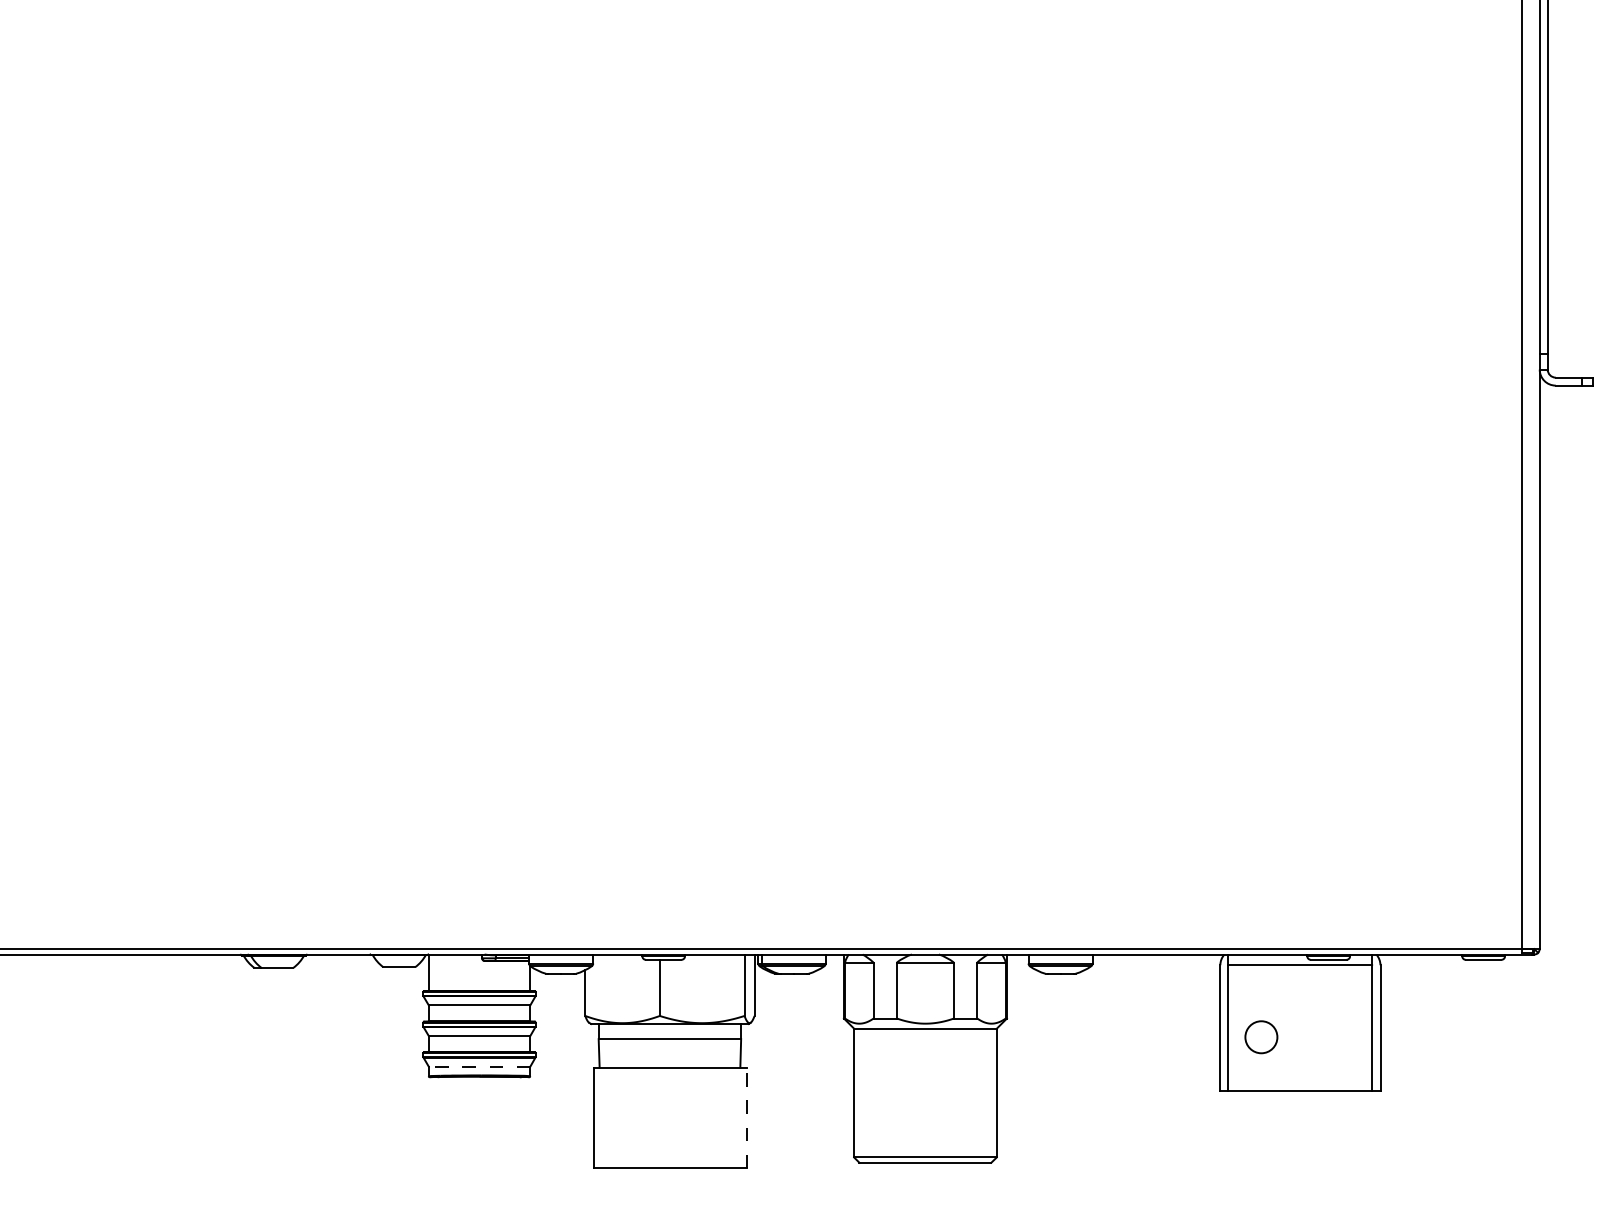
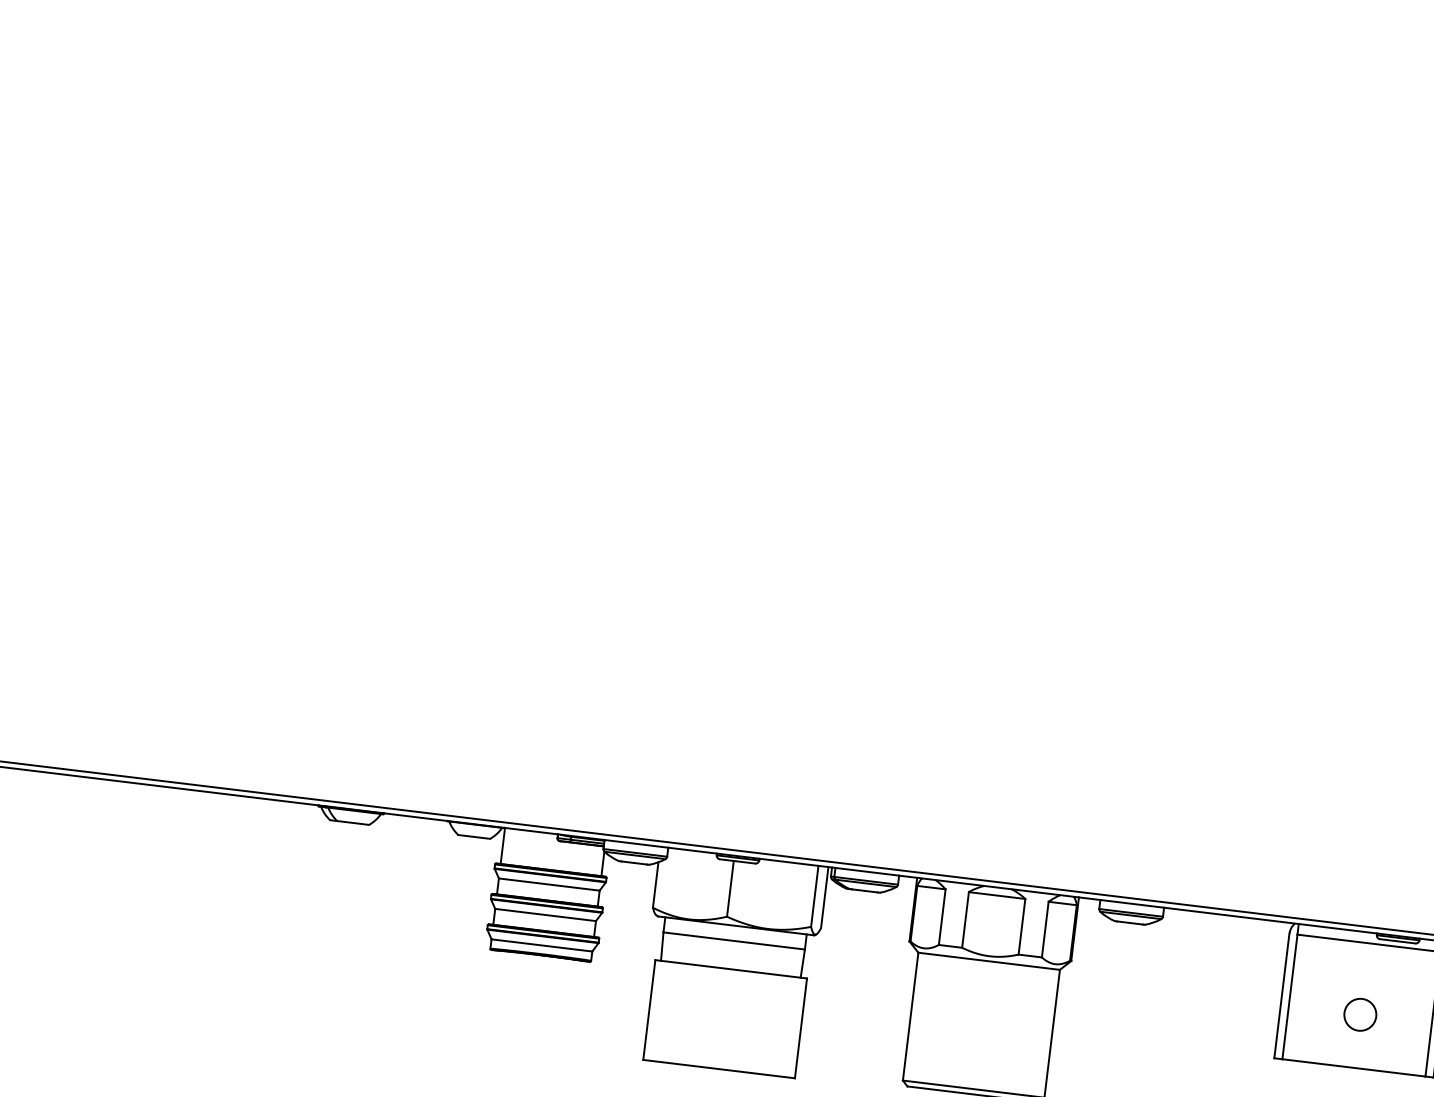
circle: (1261, 1037) -> (1360, 1015), moved
line: (479, 1066) -> (541, 945), dashed -> solid
line: (746, 1117) -> (800, 1027), dashed -> solid

